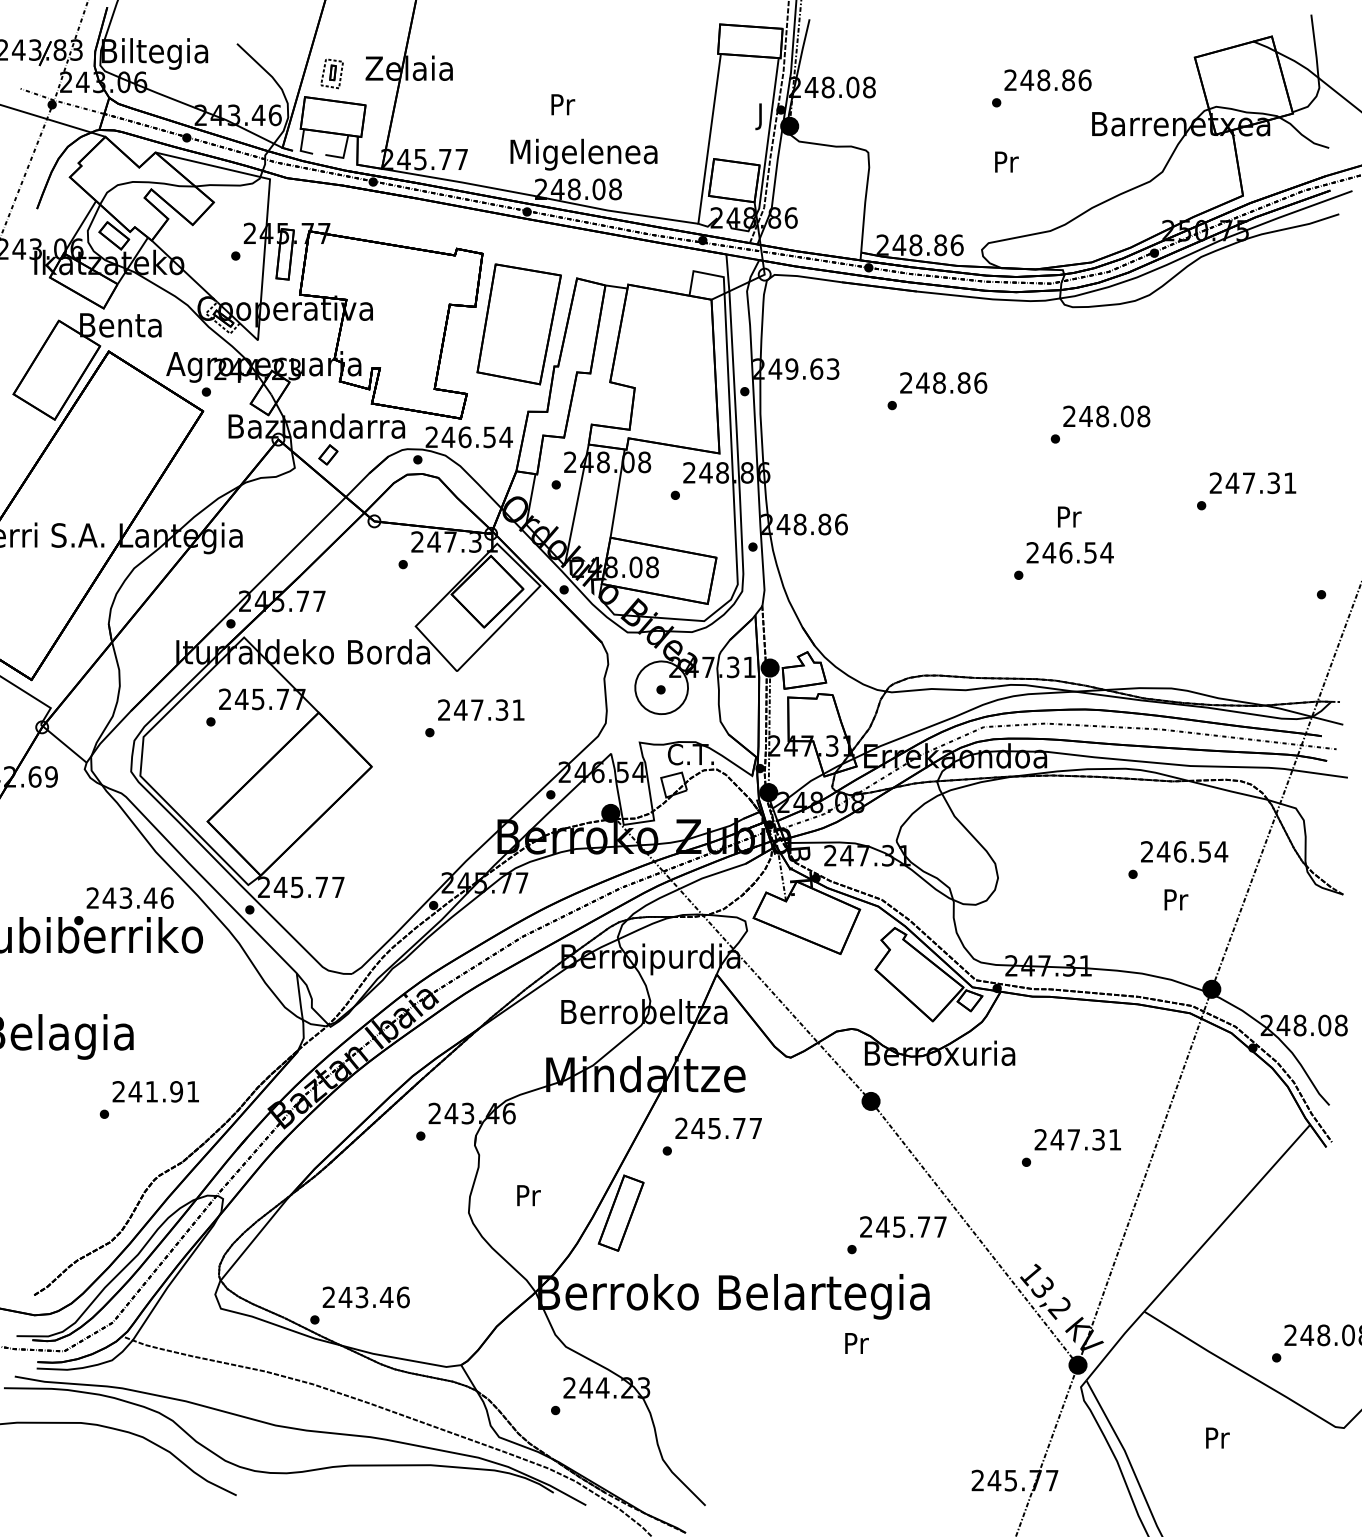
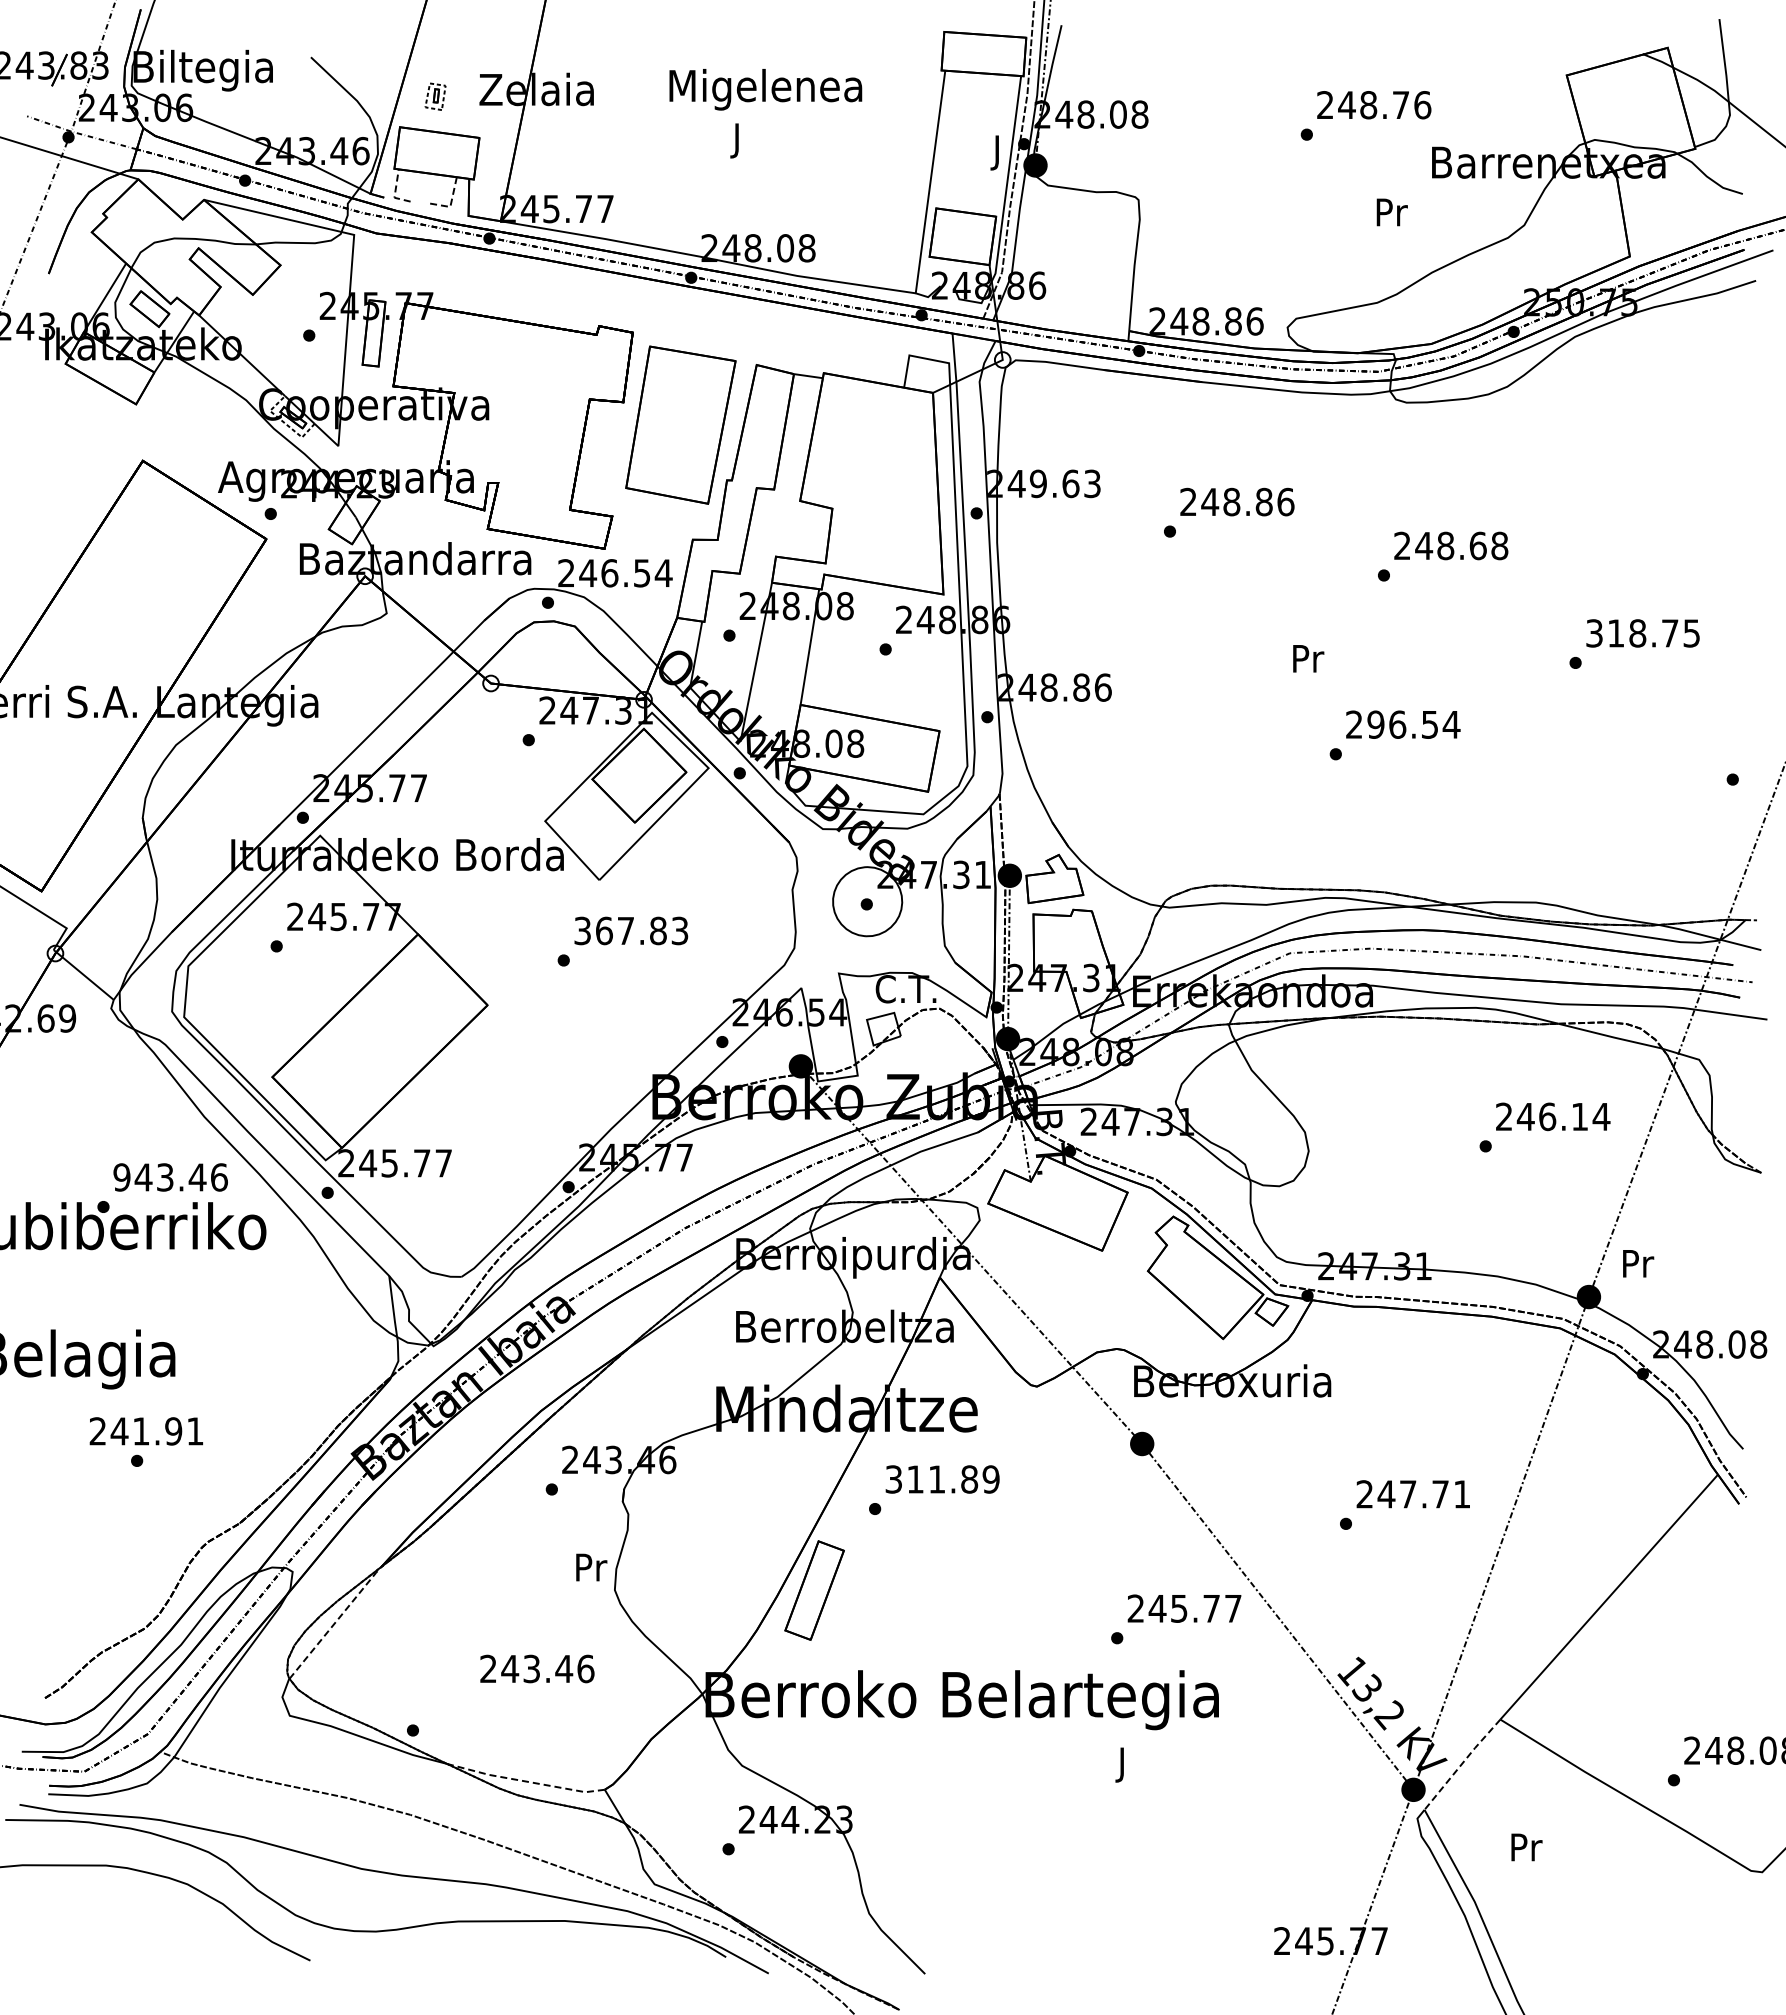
part: (332, 73) -> (435, 96), size x0.7
text: (1068, 80) -> (1400, 105), 248.86 -> 248.76
text: (563, 107) -> (738, 140), Pr -> J
line: (301, 146) -> (395, 191), solid -> dashed
text: (583, 154) -> (765, 89), moved
line: (343, 156) -> (450, 204), solid -> dashed
text: (1006, 162) -> (1391, 212), moved
part: (86, 366) -> (113, 480), removed
text: (1126, 416) -> (1477, 545), 248.08 -> 248.68
part: (328, 455) -> (430, 596), removed
text: (1252, 483) -> (1642, 633), 247.31 -> 318.75
text: (1069, 516) -> (1308, 658), moved
text: (1049, 552) -> (1375, 724), 246.54 -> 296.54
text: (481, 709) -> (631, 930), 247.31 -> 367.83
text: (1204, 852) -> (1579, 1117), 246.54 -> 246.14
text: (92, 898) -> (121, 1177), 243.46 -> 943.46
text: (1176, 899) -> (1638, 1263), moved
text: (155, 1091) -> (145, 1431), moved
text: (718, 1128) -> (942, 1479), 245.77 -> 311.89
text: (1098, 1139) -> (1440, 1494), 247.31 -> 247.71
text: (528, 1195) -> (591, 1567), moved
line: (256, 1236) -> (336, 1621), solid -> dashed
text: (366, 1297) -> (537, 1668), moved
text: (856, 1345) -> (1123, 1764), Pr -> J
line: (1115, 1345) -> (1462, 1763), solid -> dashed
line: (400, 1358) -> (525, 1781), solid -> dashed
text: (1217, 1438) -> (1526, 1847), moved

